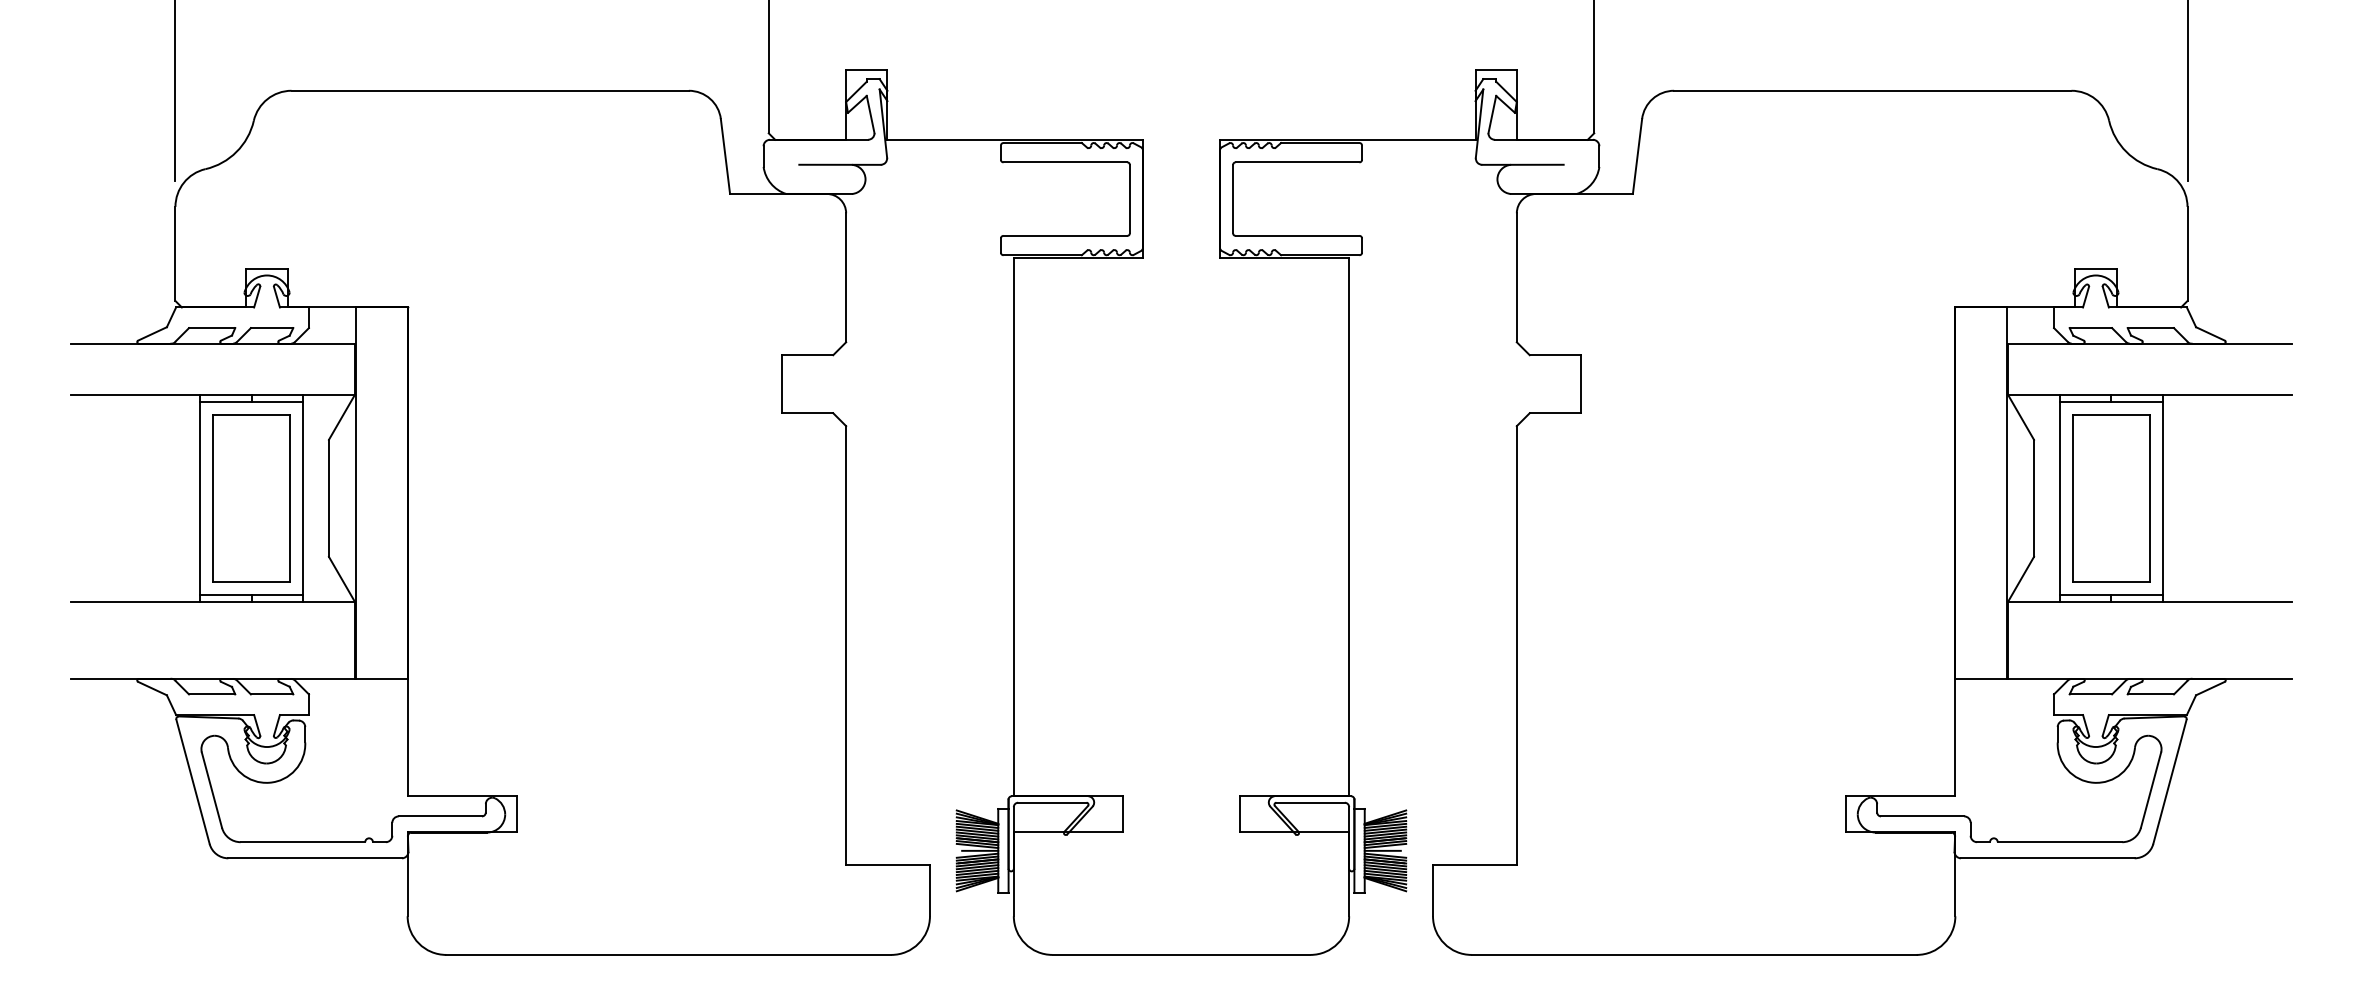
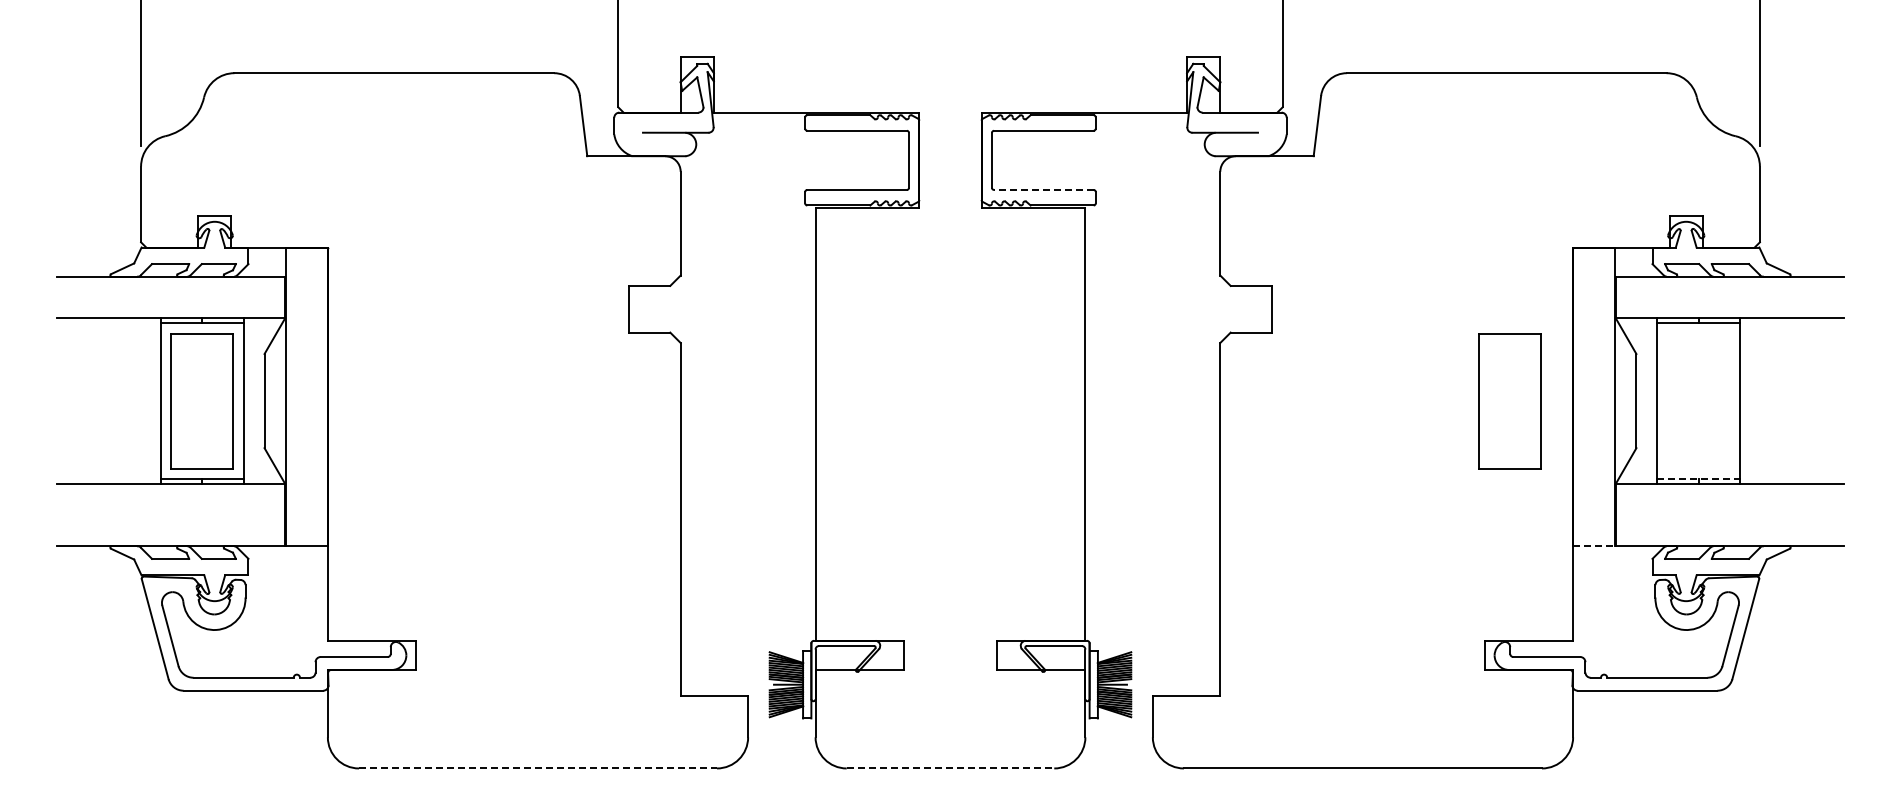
line: (1297, 235) -> (1043, 189), solid -> dashed
part: (2111, 498) -> (1509, 401), moved
line: (2111, 594) -> (1698, 478), solid -> dashed
line: (1980, 679) -> (1593, 546), solid -> dashed
line: (669, 954) -> (538, 768), solid -> dashed
line: (1181, 954) -> (950, 768), solid -> dashed

